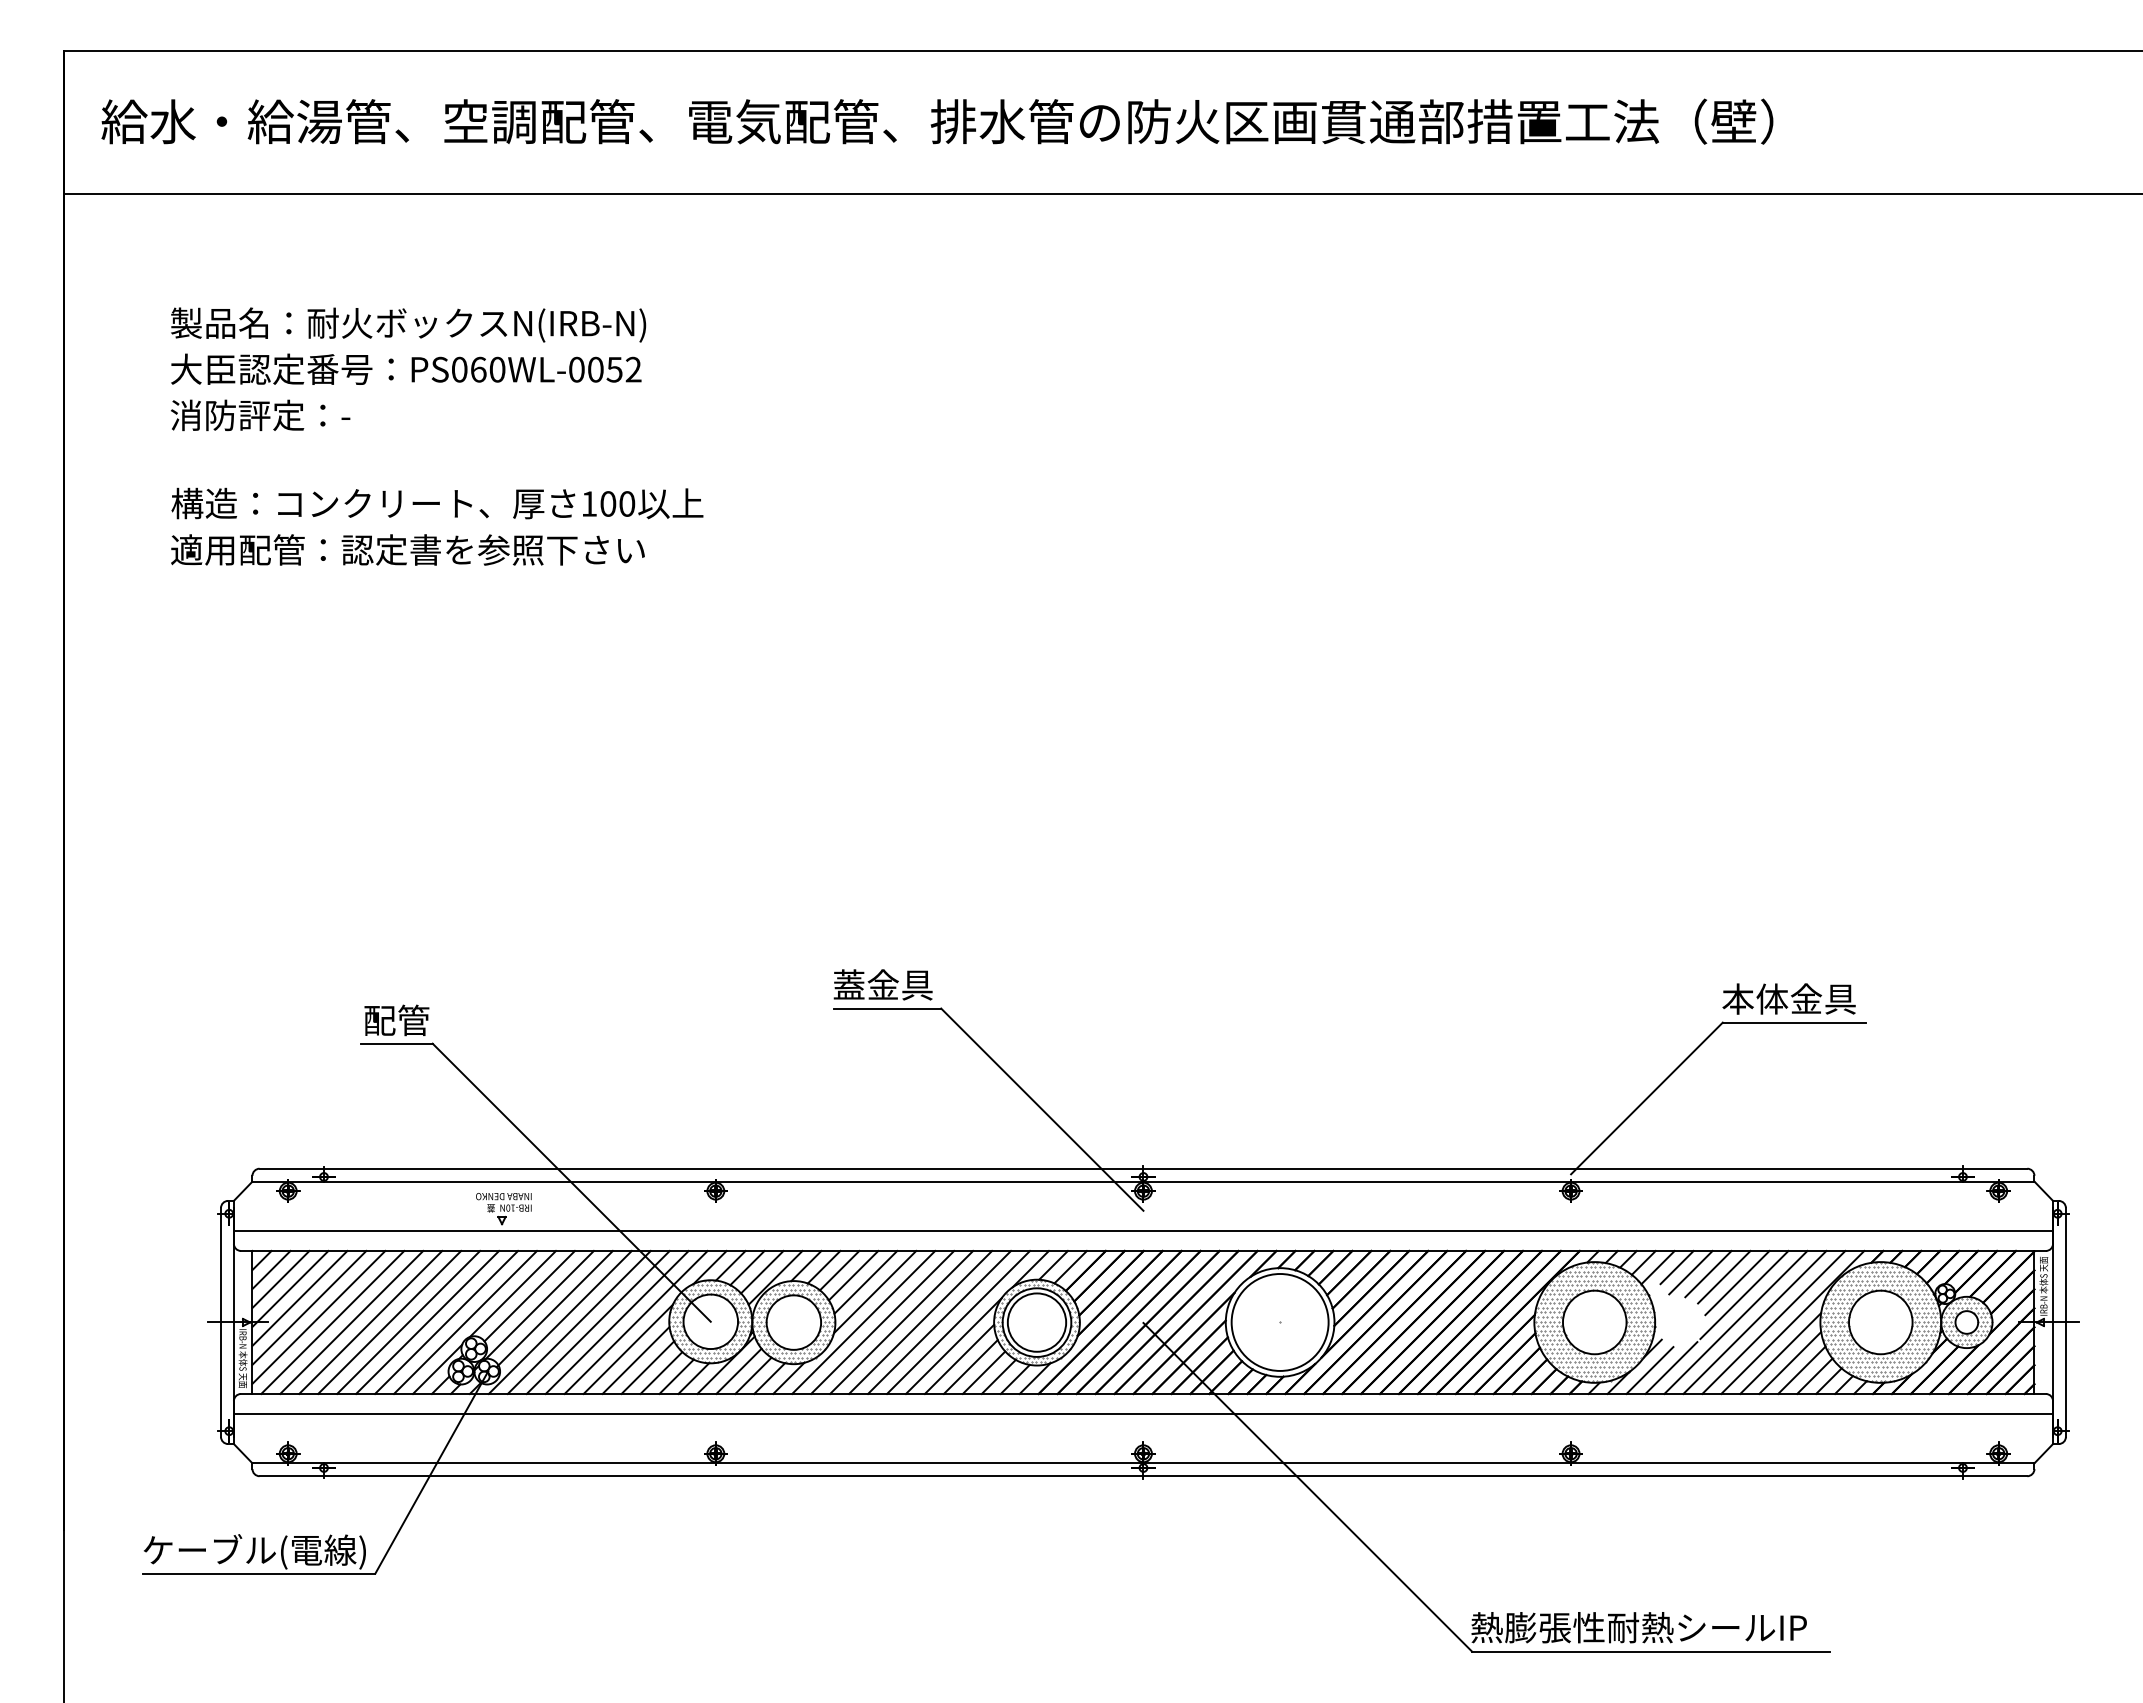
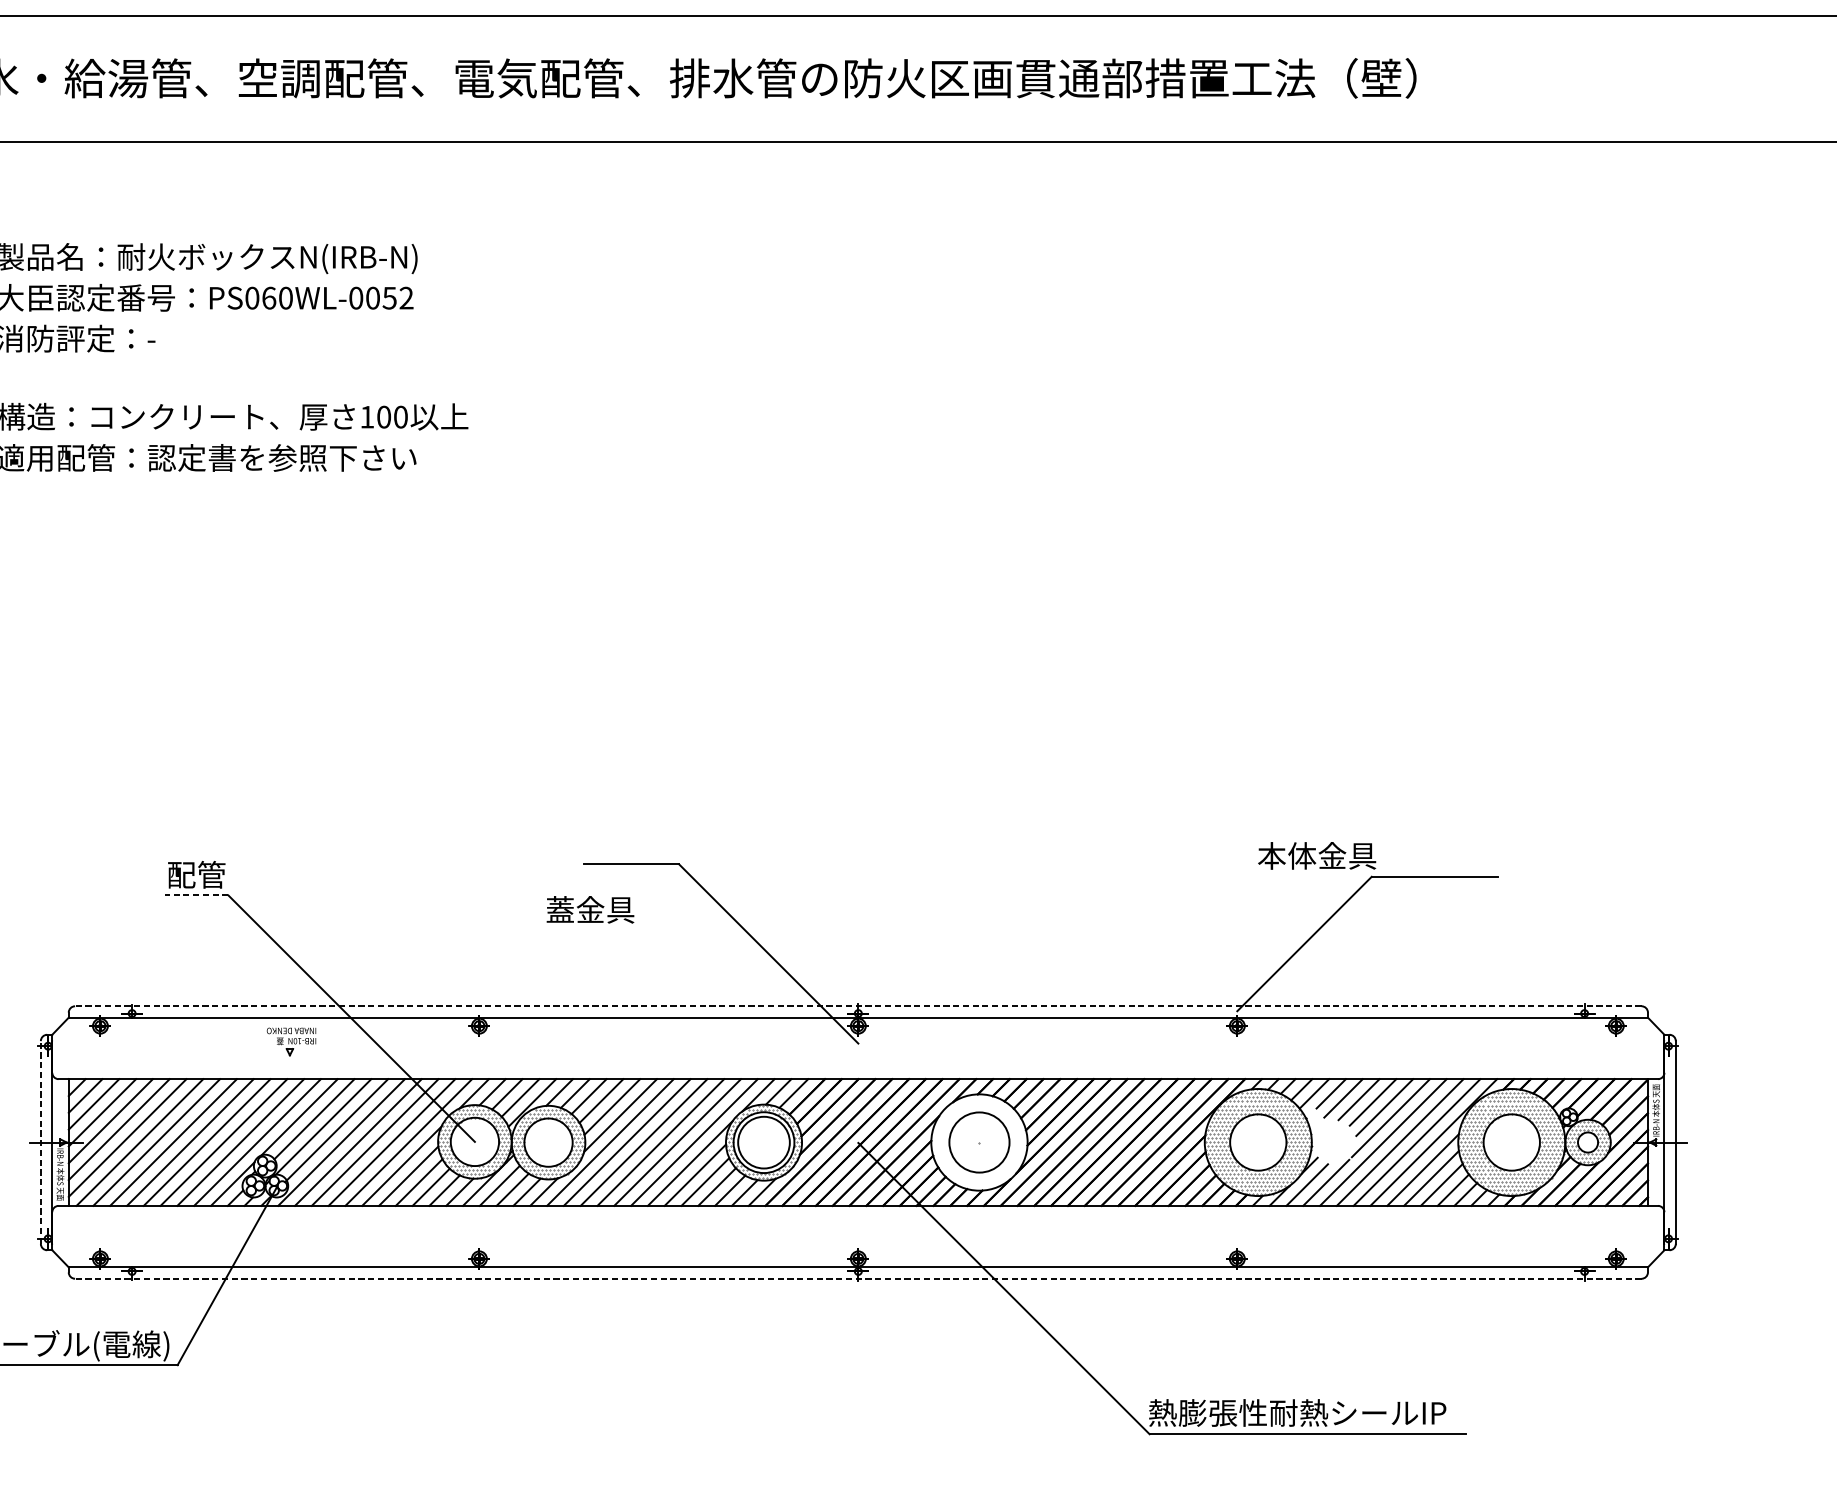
text: (882, 984) -> (589, 909), moved
text: (1788, 998) -> (1316, 855), moved
line: (396, 1043) -> (196, 895), solid -> dashed
line: (1143, 1168) -> (858, 1006), solid -> dashed
line: (1143, 1230) -> (858, 1061), removed
line: (221, 1321) -> (41, 1141), solid -> dashed
circle: (1279, 1321) -> (978, 1141), size x0.7
line: (1143, 1414) -> (858, 1224), removed
line: (1143, 1476) -> (858, 1279), solid -> dashed

